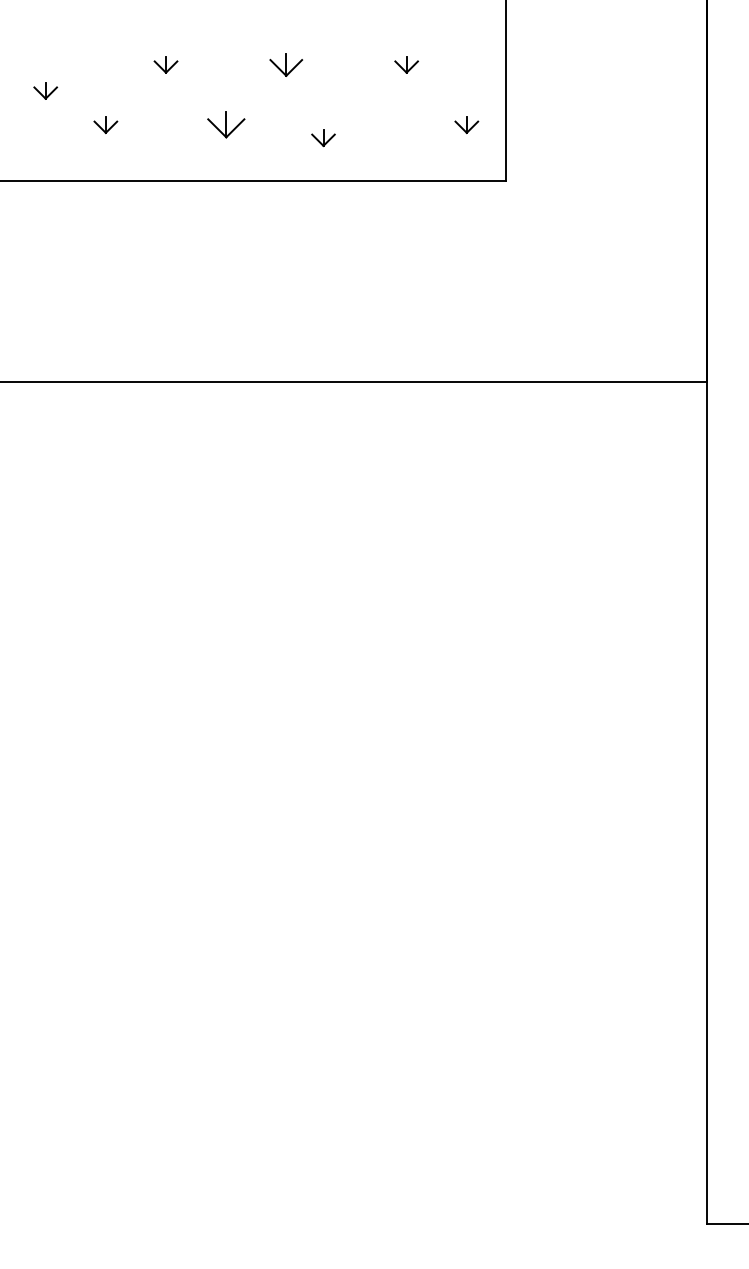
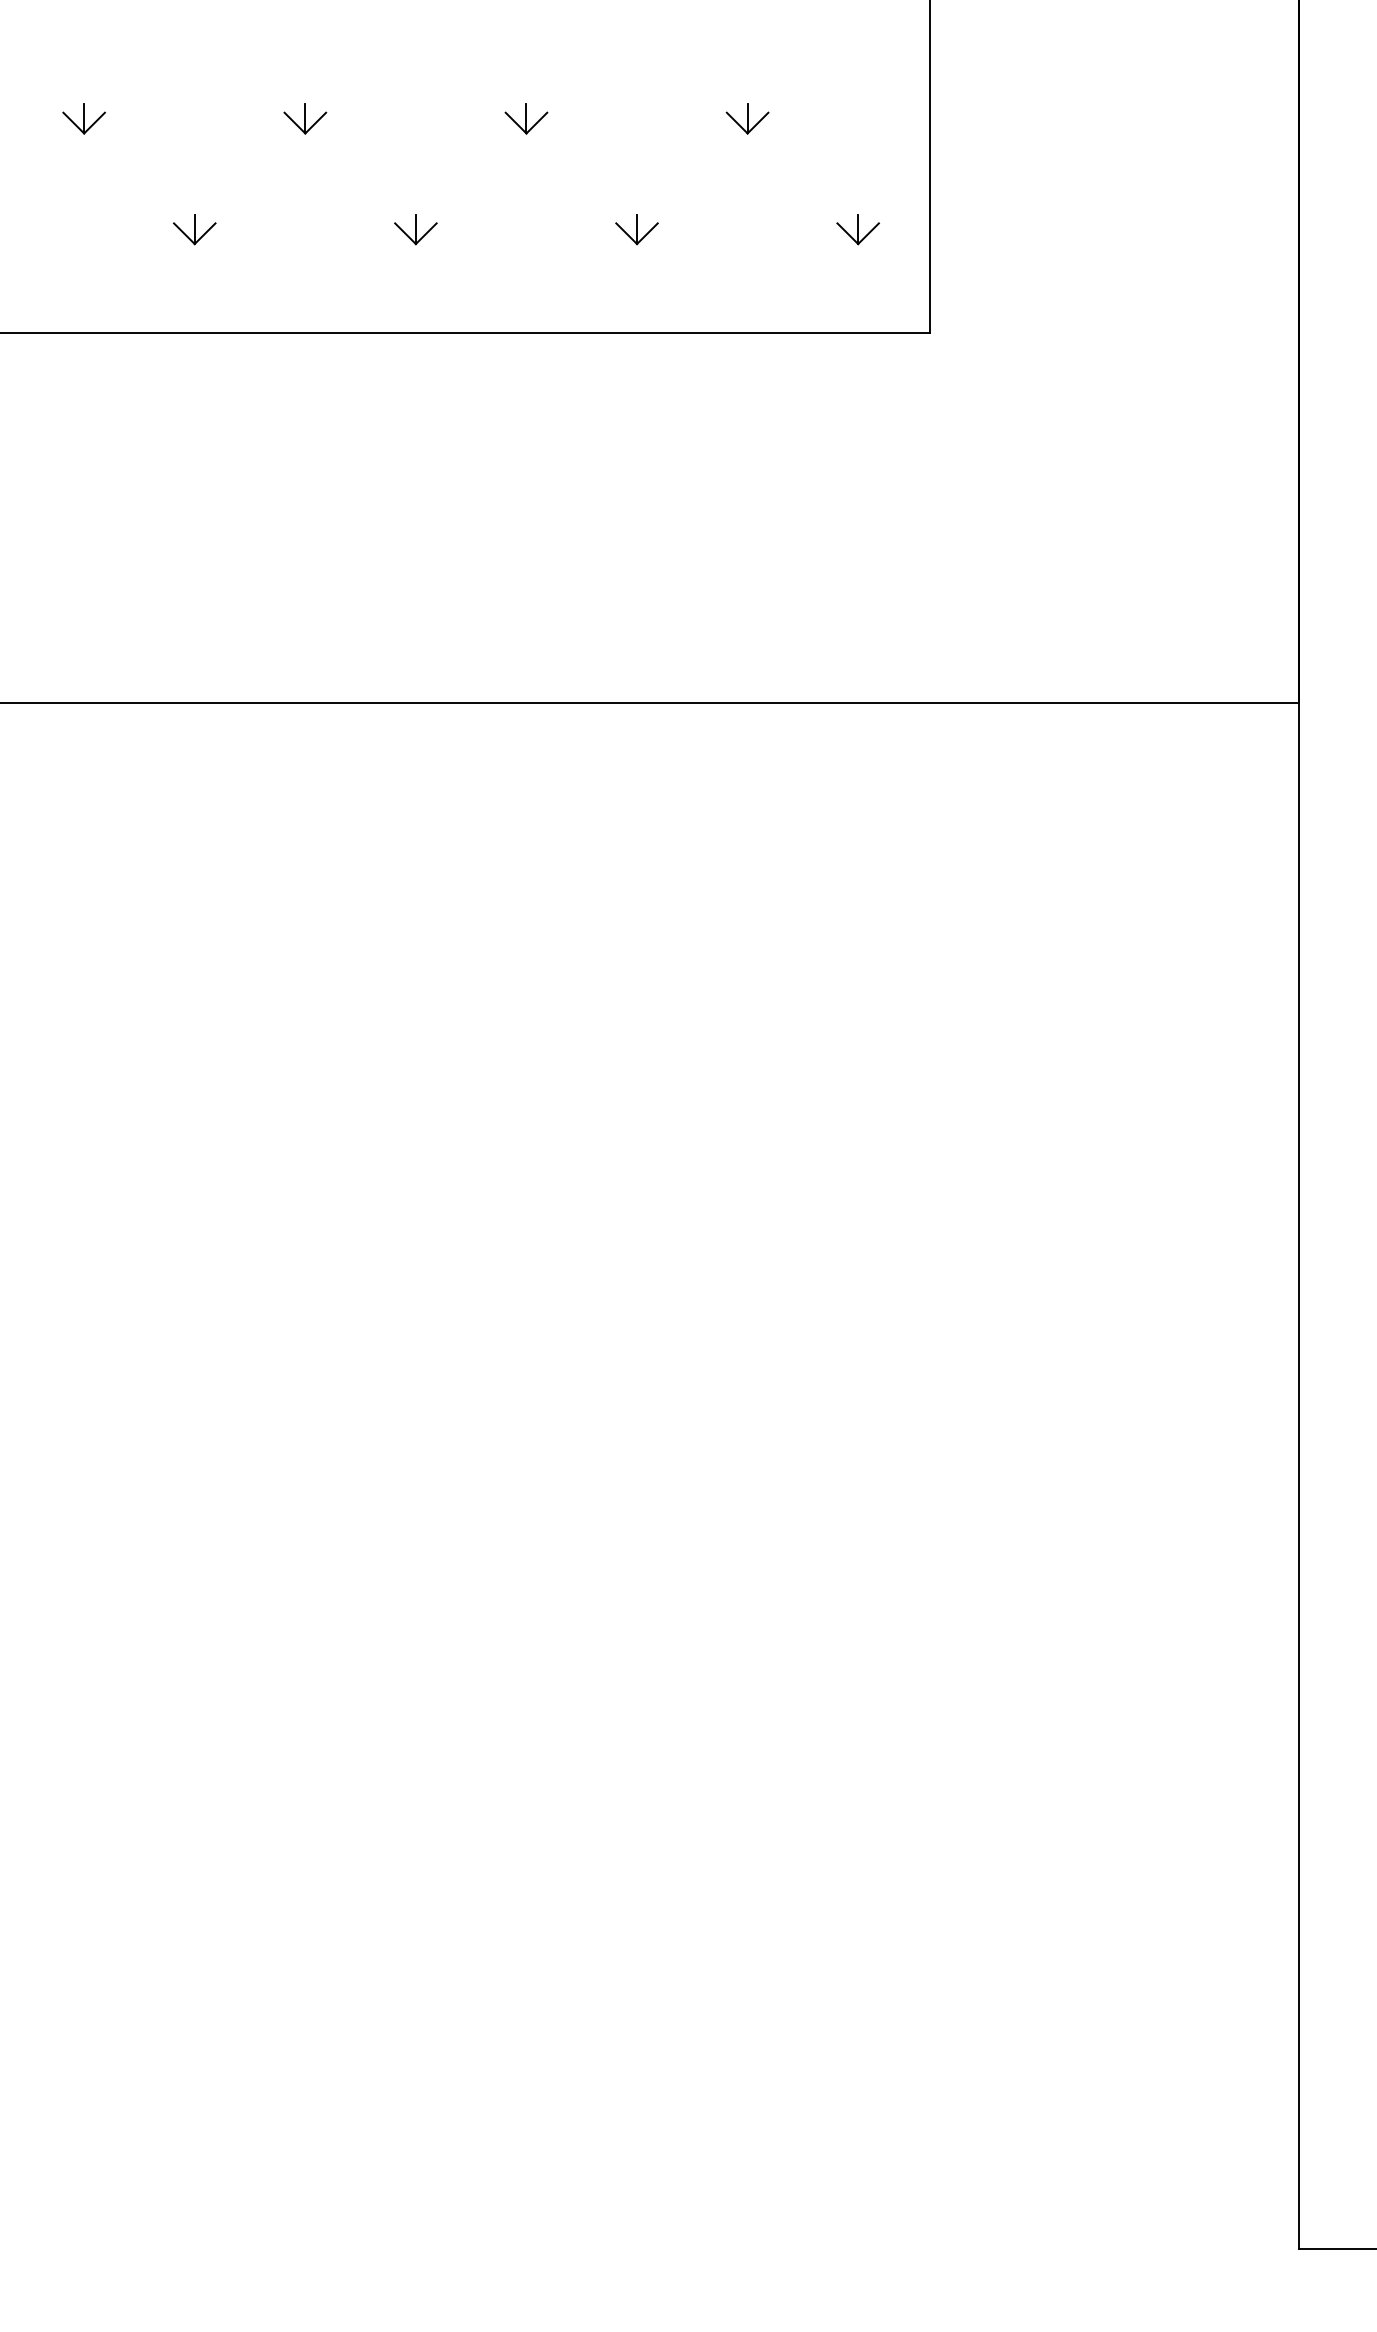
part: (286, 64) -> (526, 118), size x0.71
part: (45, 90) -> (83, 118), moved
part: (225, 125) -> (414, 230), size x0.62
part: (323, 138) -> (637, 230), moved

